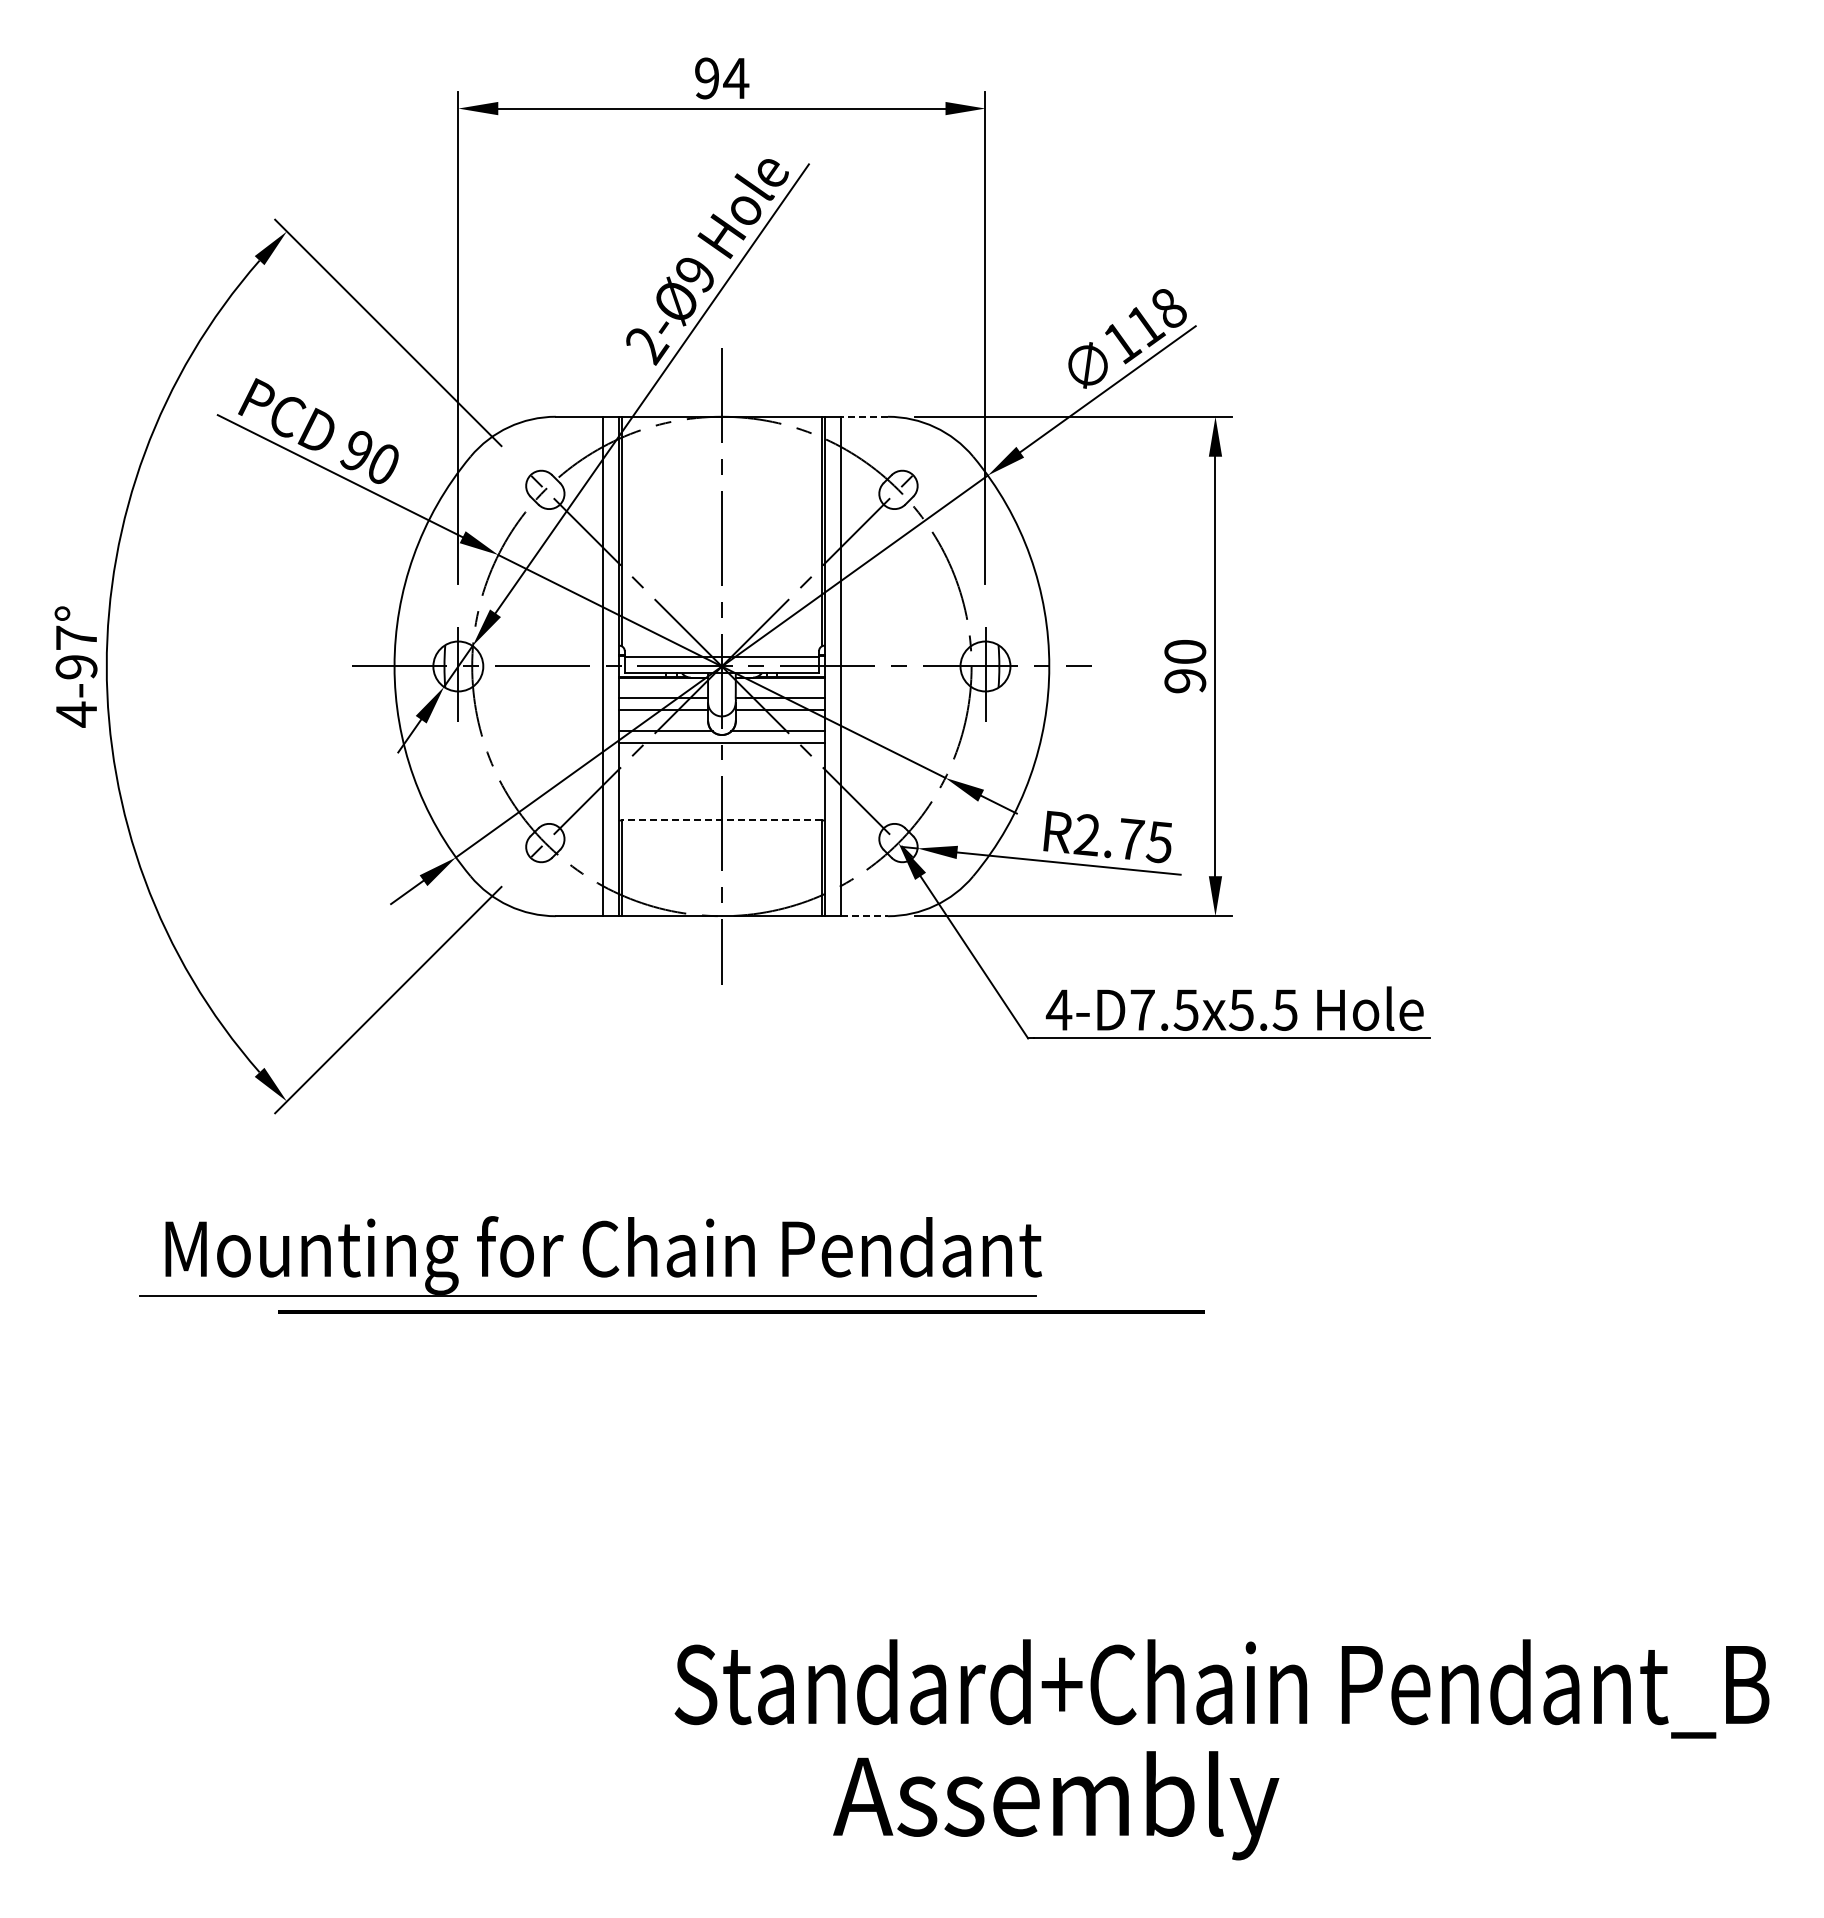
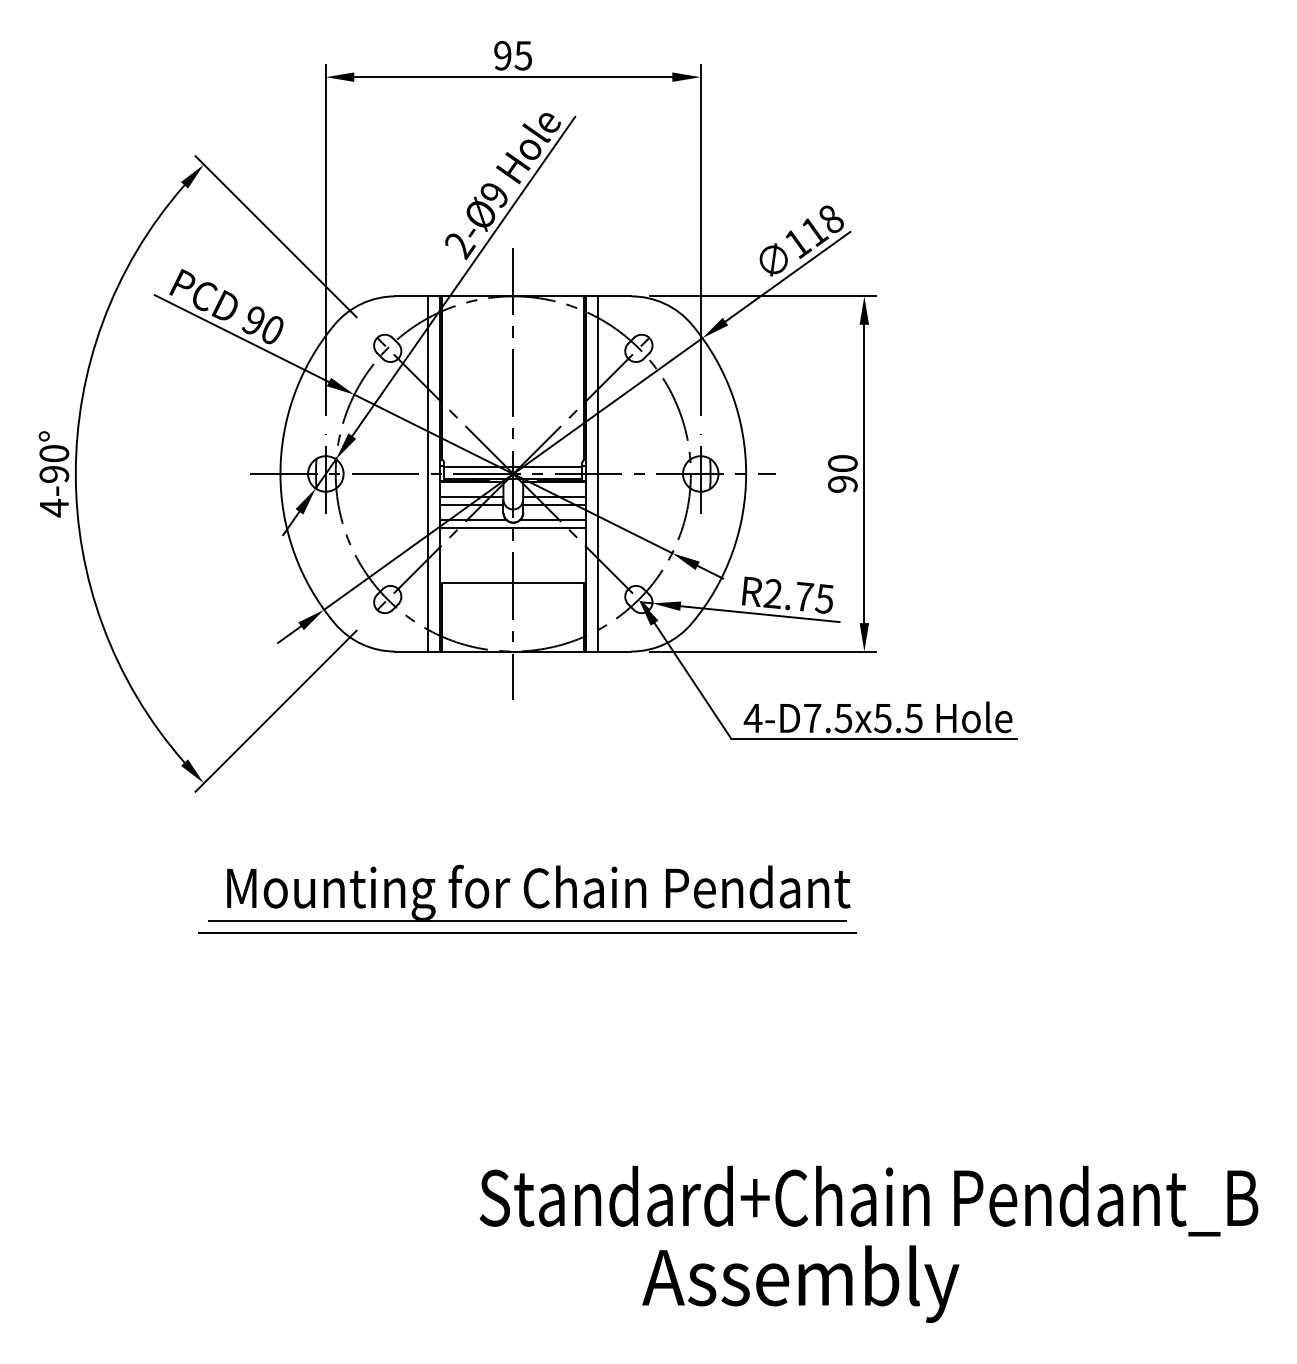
text: (736, 78) -> (523, 55), 94 -> 95
line: (864, 416) -> (614, 296), dashed -> solid
text: (76, 637) -> (54, 453), 4-97° -> 4-90°
line: (721, 820) -> (513, 583), dashed -> solid
line: (865, 916) -> (615, 651), dashed -> solid
part: (590, 1256) -> (529, 893), moved
text: (1056, 1805) -> (801, 1284), moved

